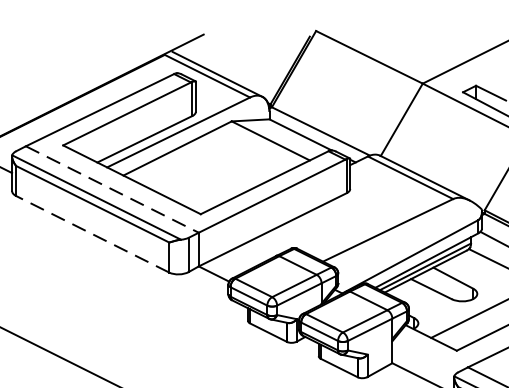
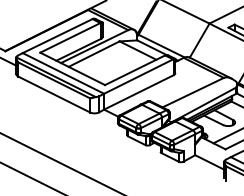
line: (112, 189) -> (63, 73), dashed -> solid
line: (91, 234) -> (53, 94), dashed -> solid

